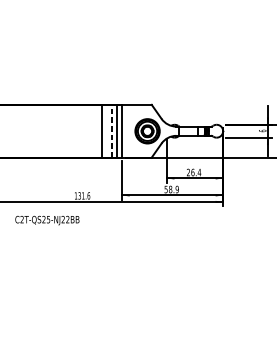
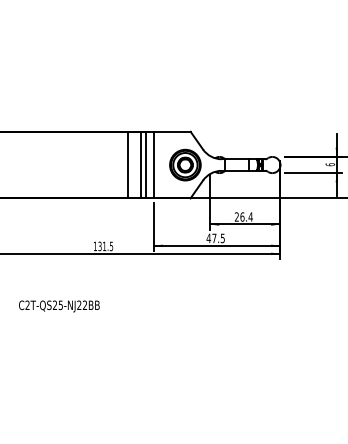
line: (111, 130) -> (140, 164), dashed -> solid
text: (171, 189) -> (215, 238), 58.9 -> 47.5
text: (88, 195) -> (111, 246), 131.6 -> 131.5
text: (47, 220) -> (59, 306), moved

